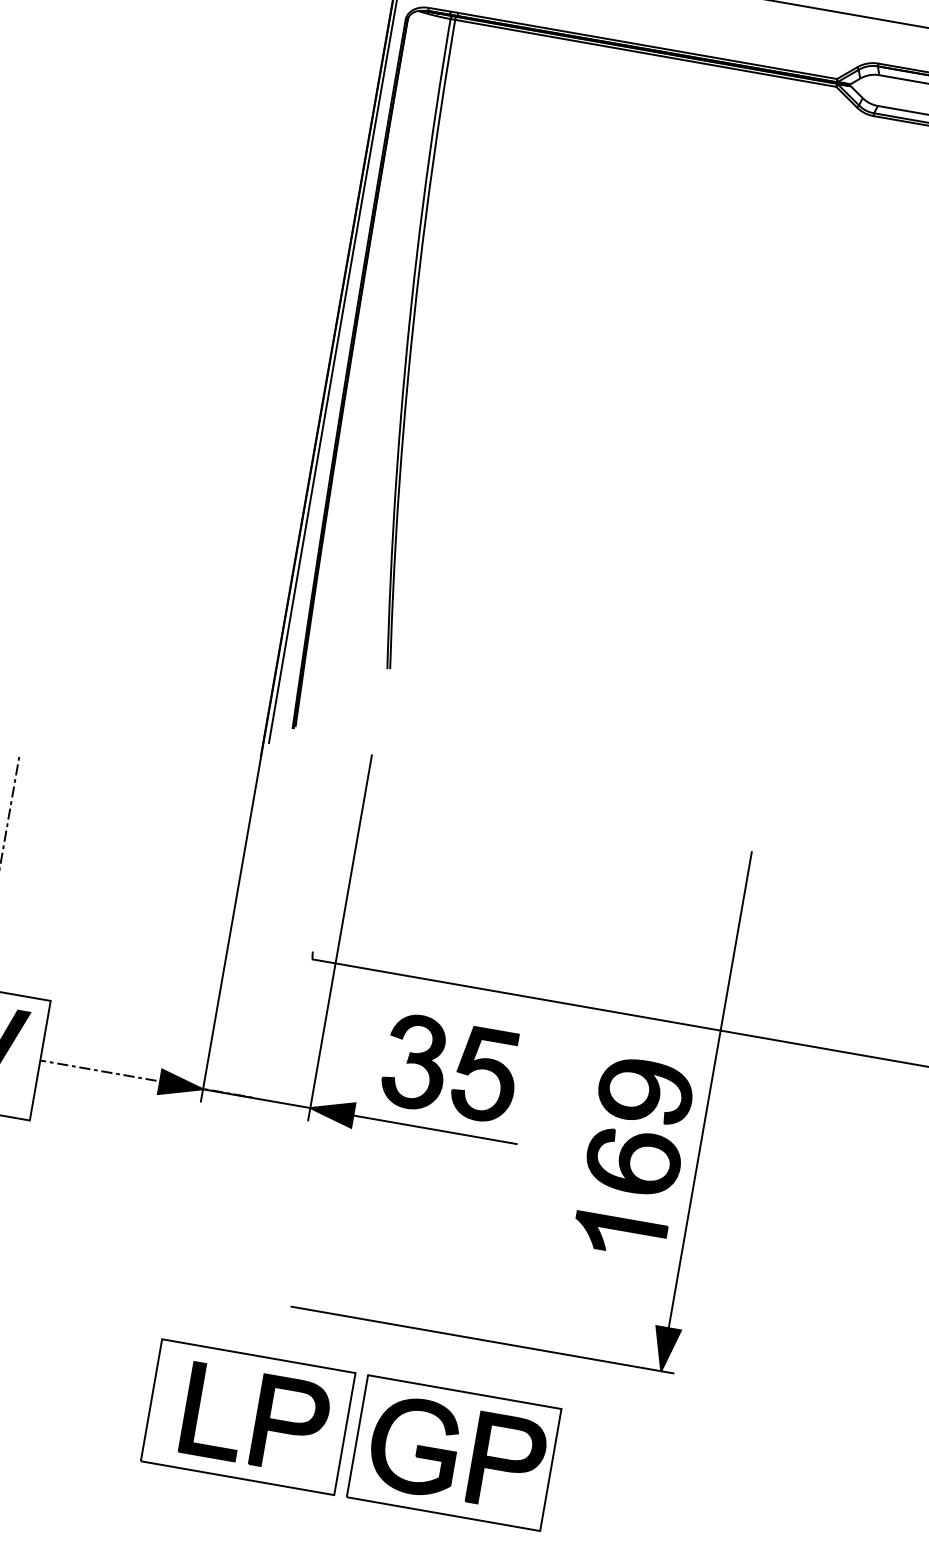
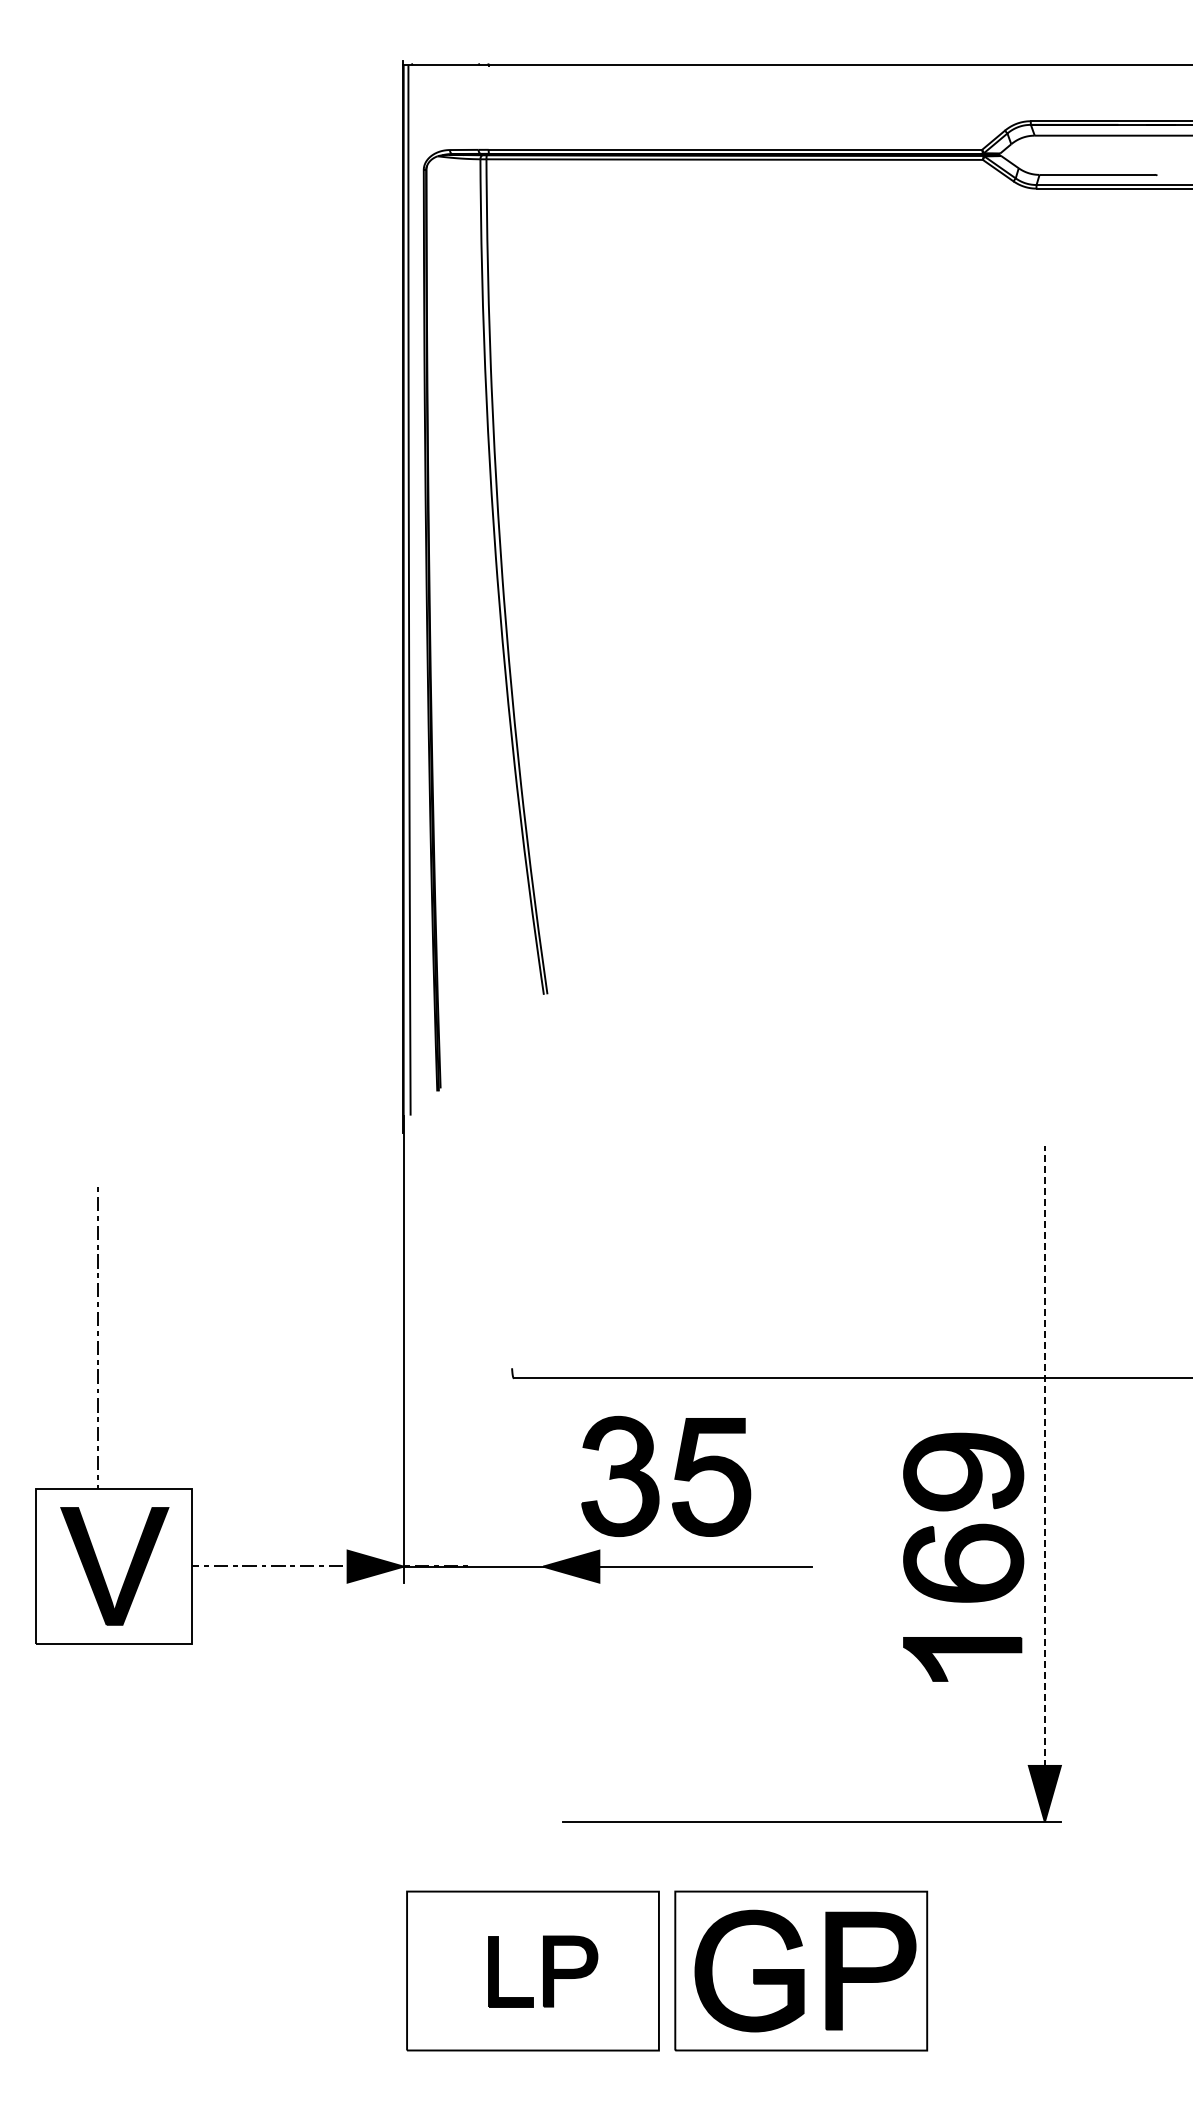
line: (340, 937) -> (543, 1344), removed
part: (457, 1069) -> (674, 1476), moved
line: (706, 1111) -> (1044, 1483), solid -> dashed
part: (256, 1418) -> (543, 1971), size x0.6

